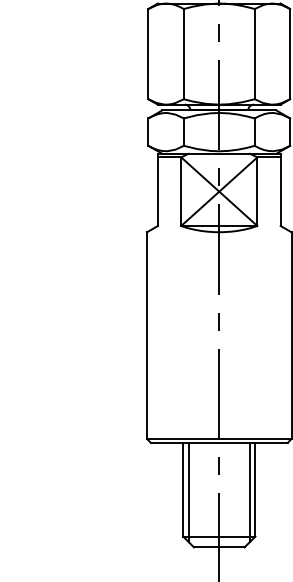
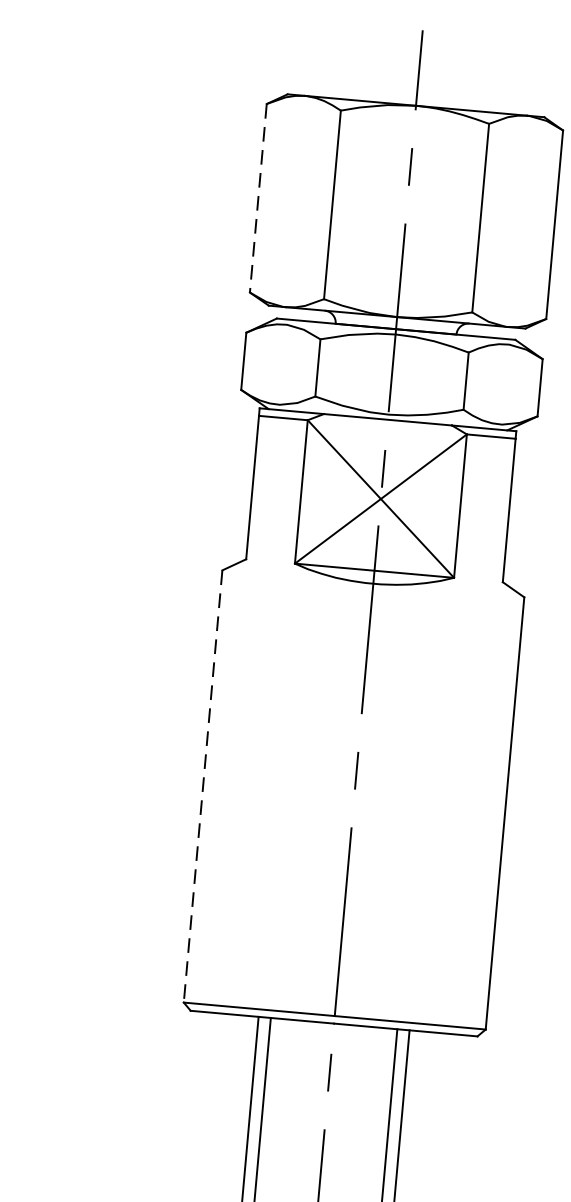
line: (148, 54) -> (258, 199), solid -> dashed
line: (147, 336) -> (203, 788), solid -> dashed

